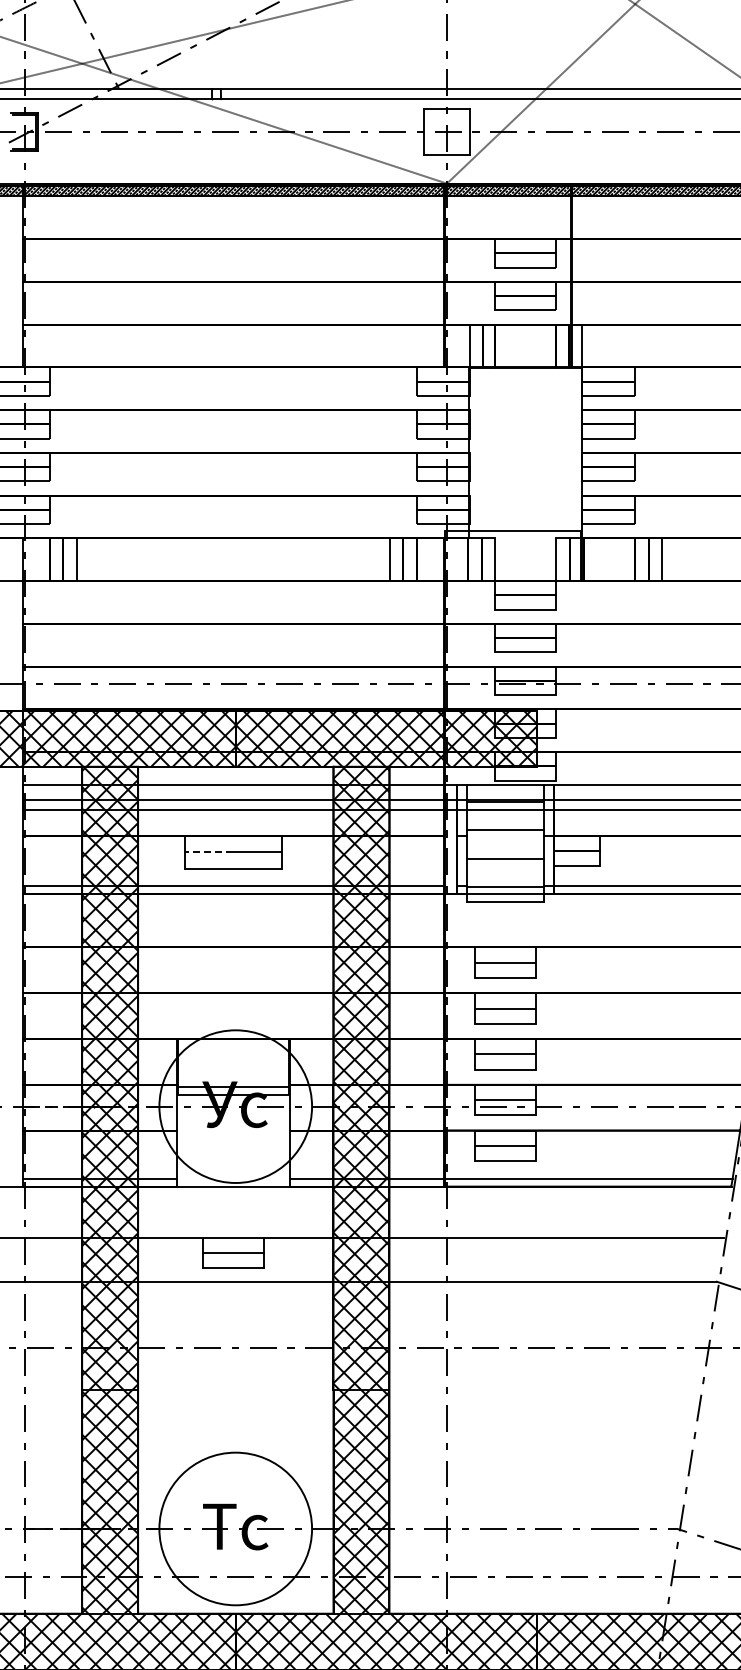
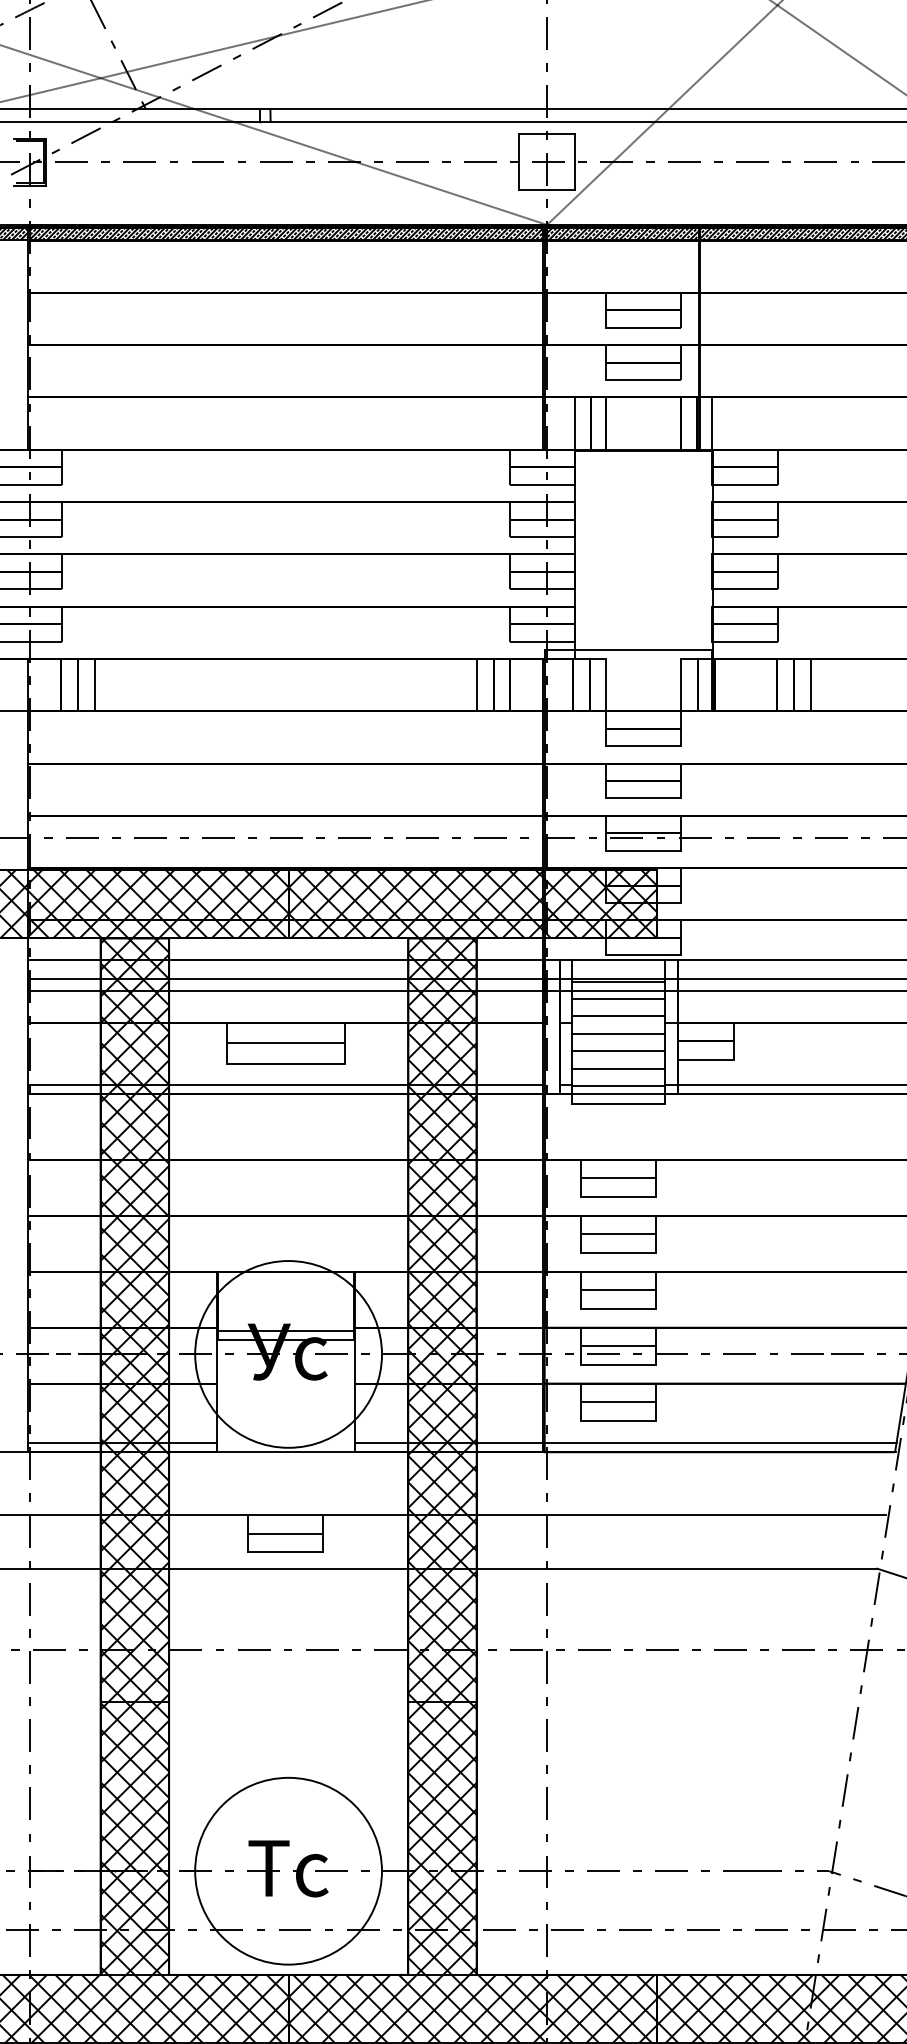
line: (505, 816) -> (618, 999), added
line: (505, 844) -> (618, 1033), added
line: (208, 852) -> (255, 1043), dashed -> solid
line: (505, 873) -> (618, 1069), added

